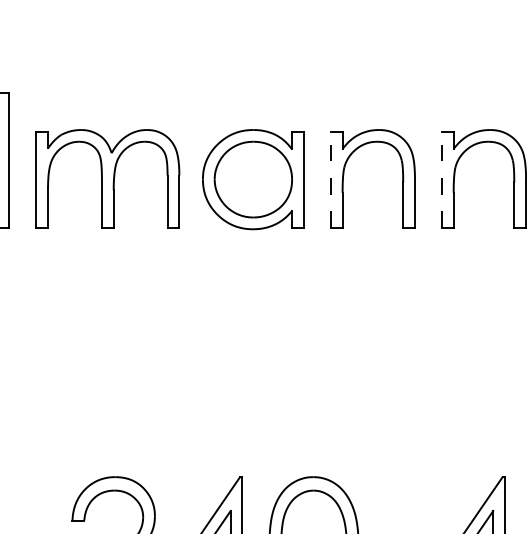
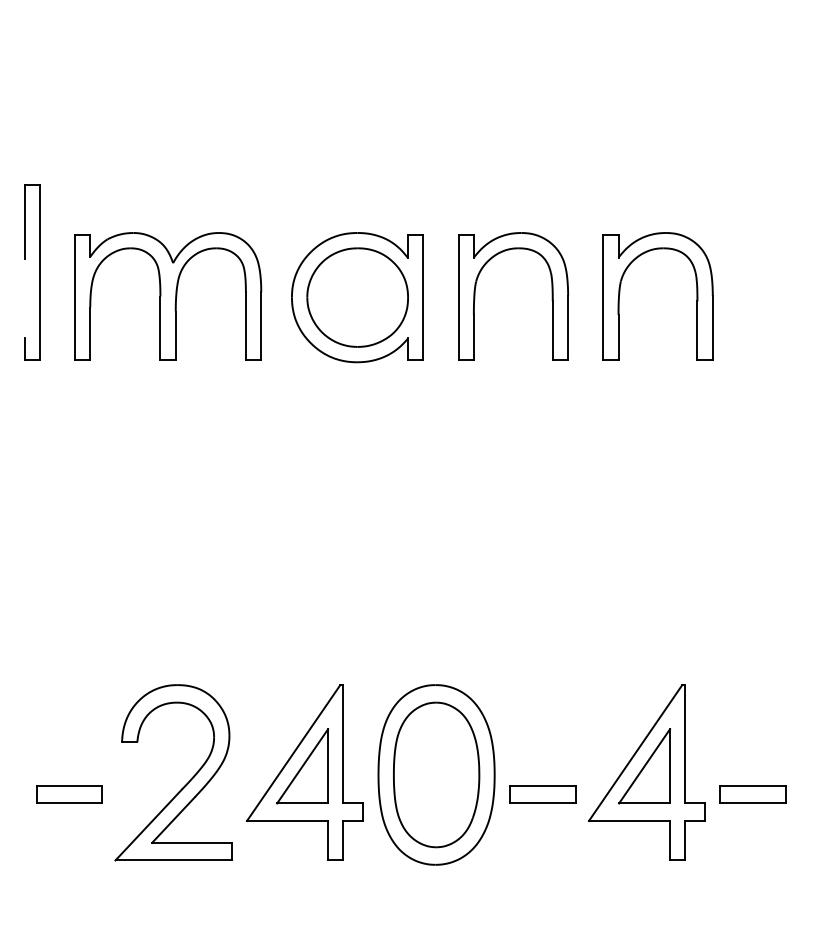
line: (330, 179) -> (458, 297), dashed -> solid
line: (442, 179) -> (603, 297), dashed -> solid

